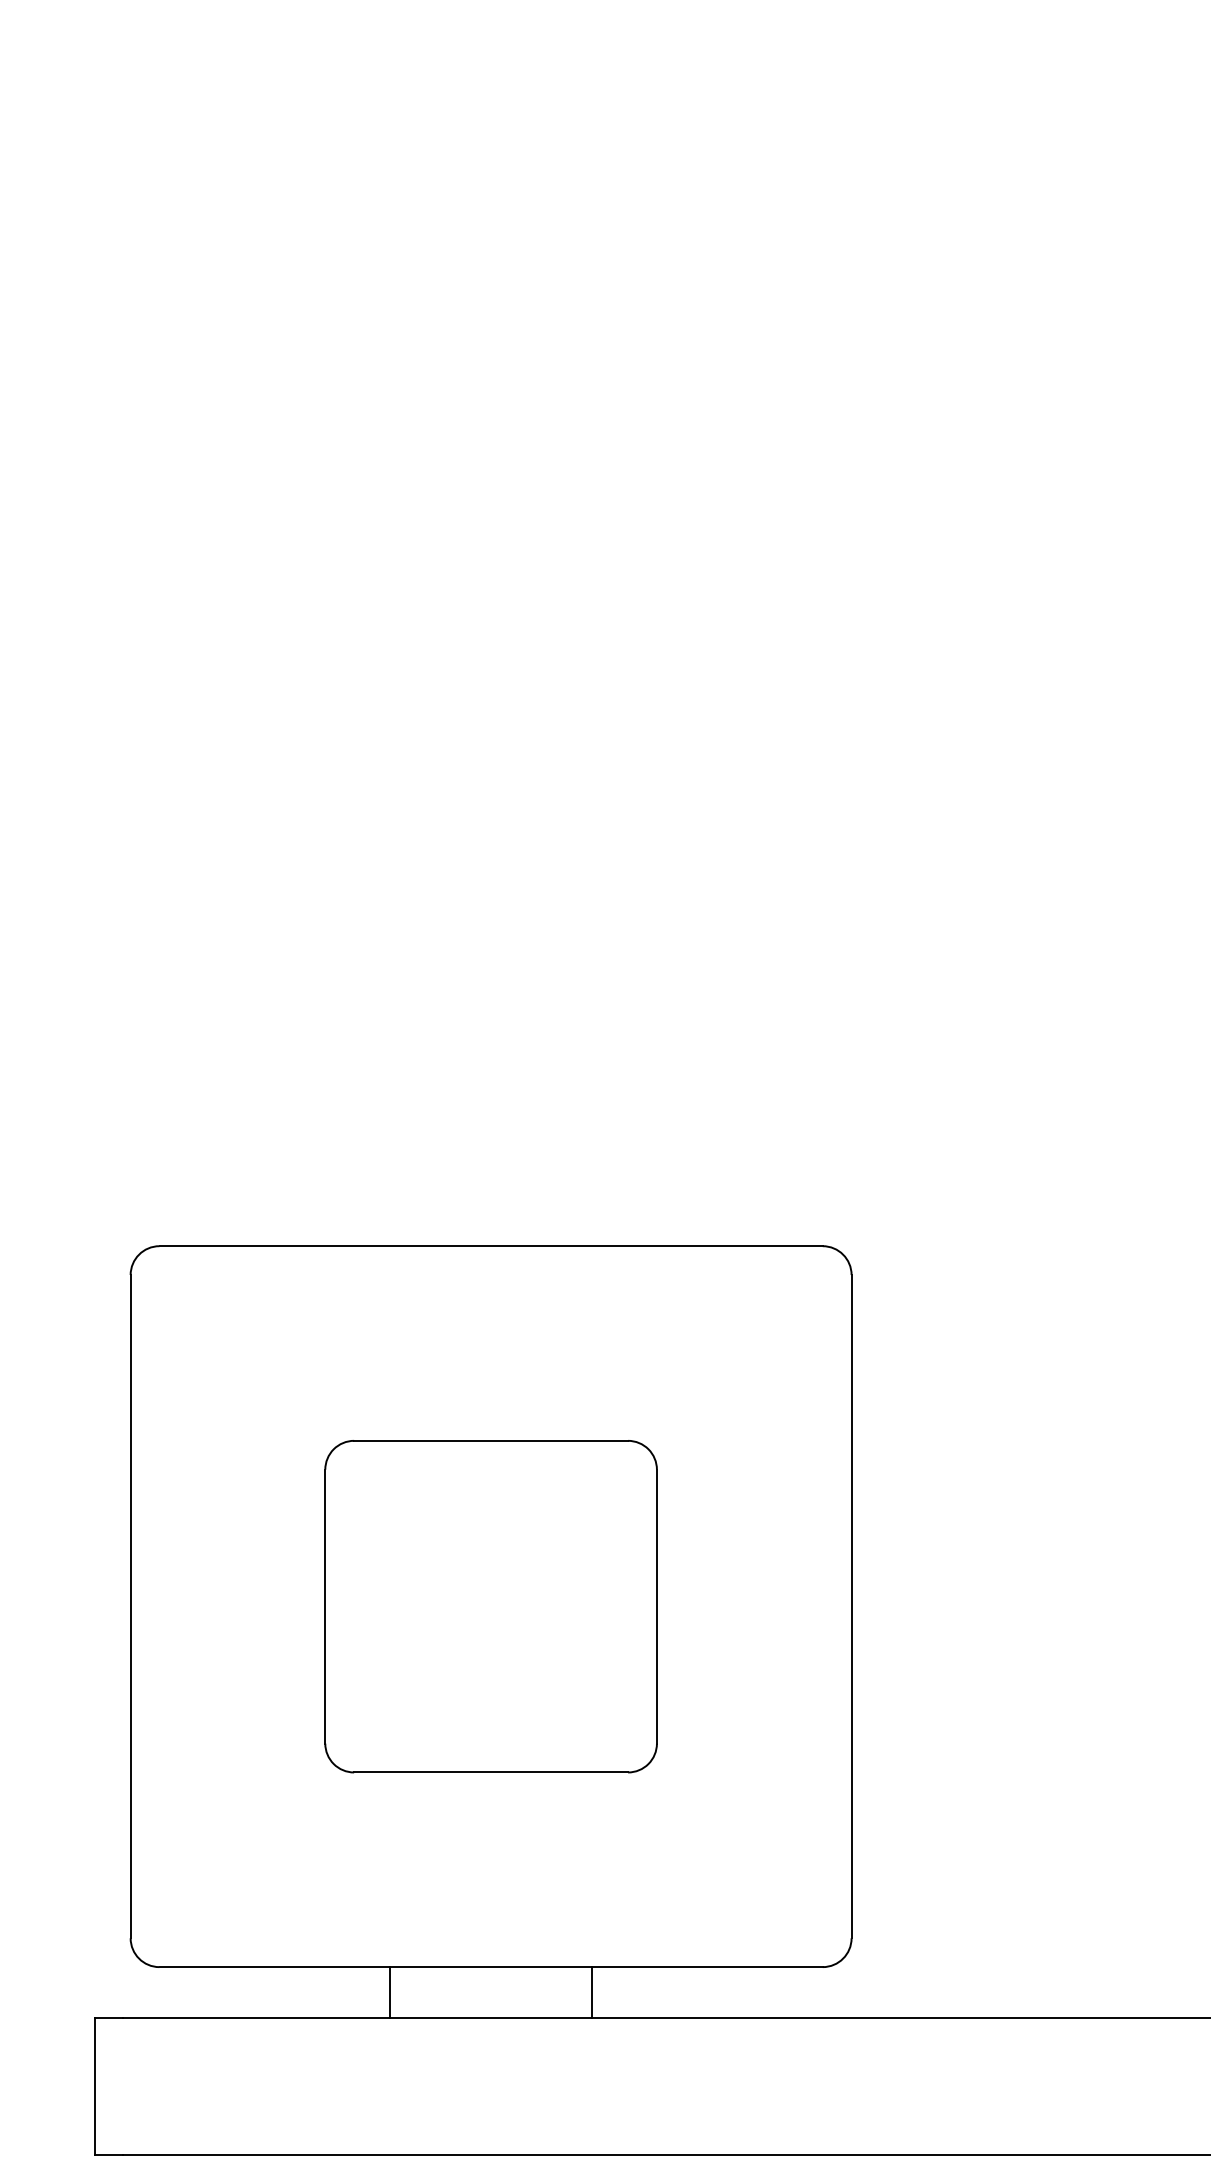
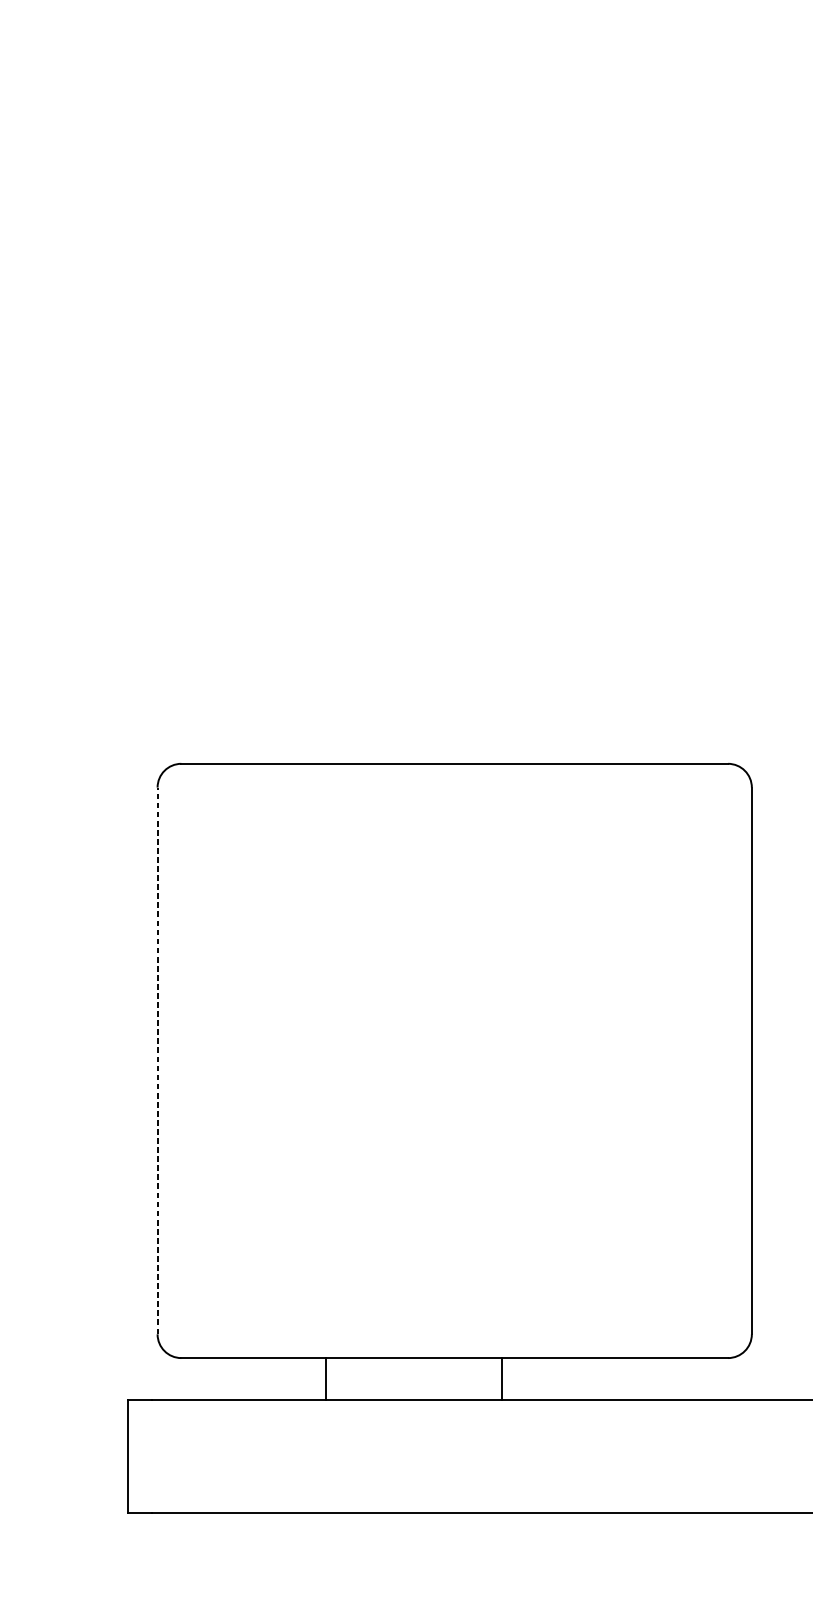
line: (130, 1606) -> (157, 1060), solid -> dashed
part: (490, 1606) -> (454, 1060), removed
line: (390, 1992) -> (326, 1379), moved
line: (592, 1992) -> (502, 1379), moved

